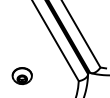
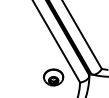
part: (21, 75) -> (52, 76), moved

